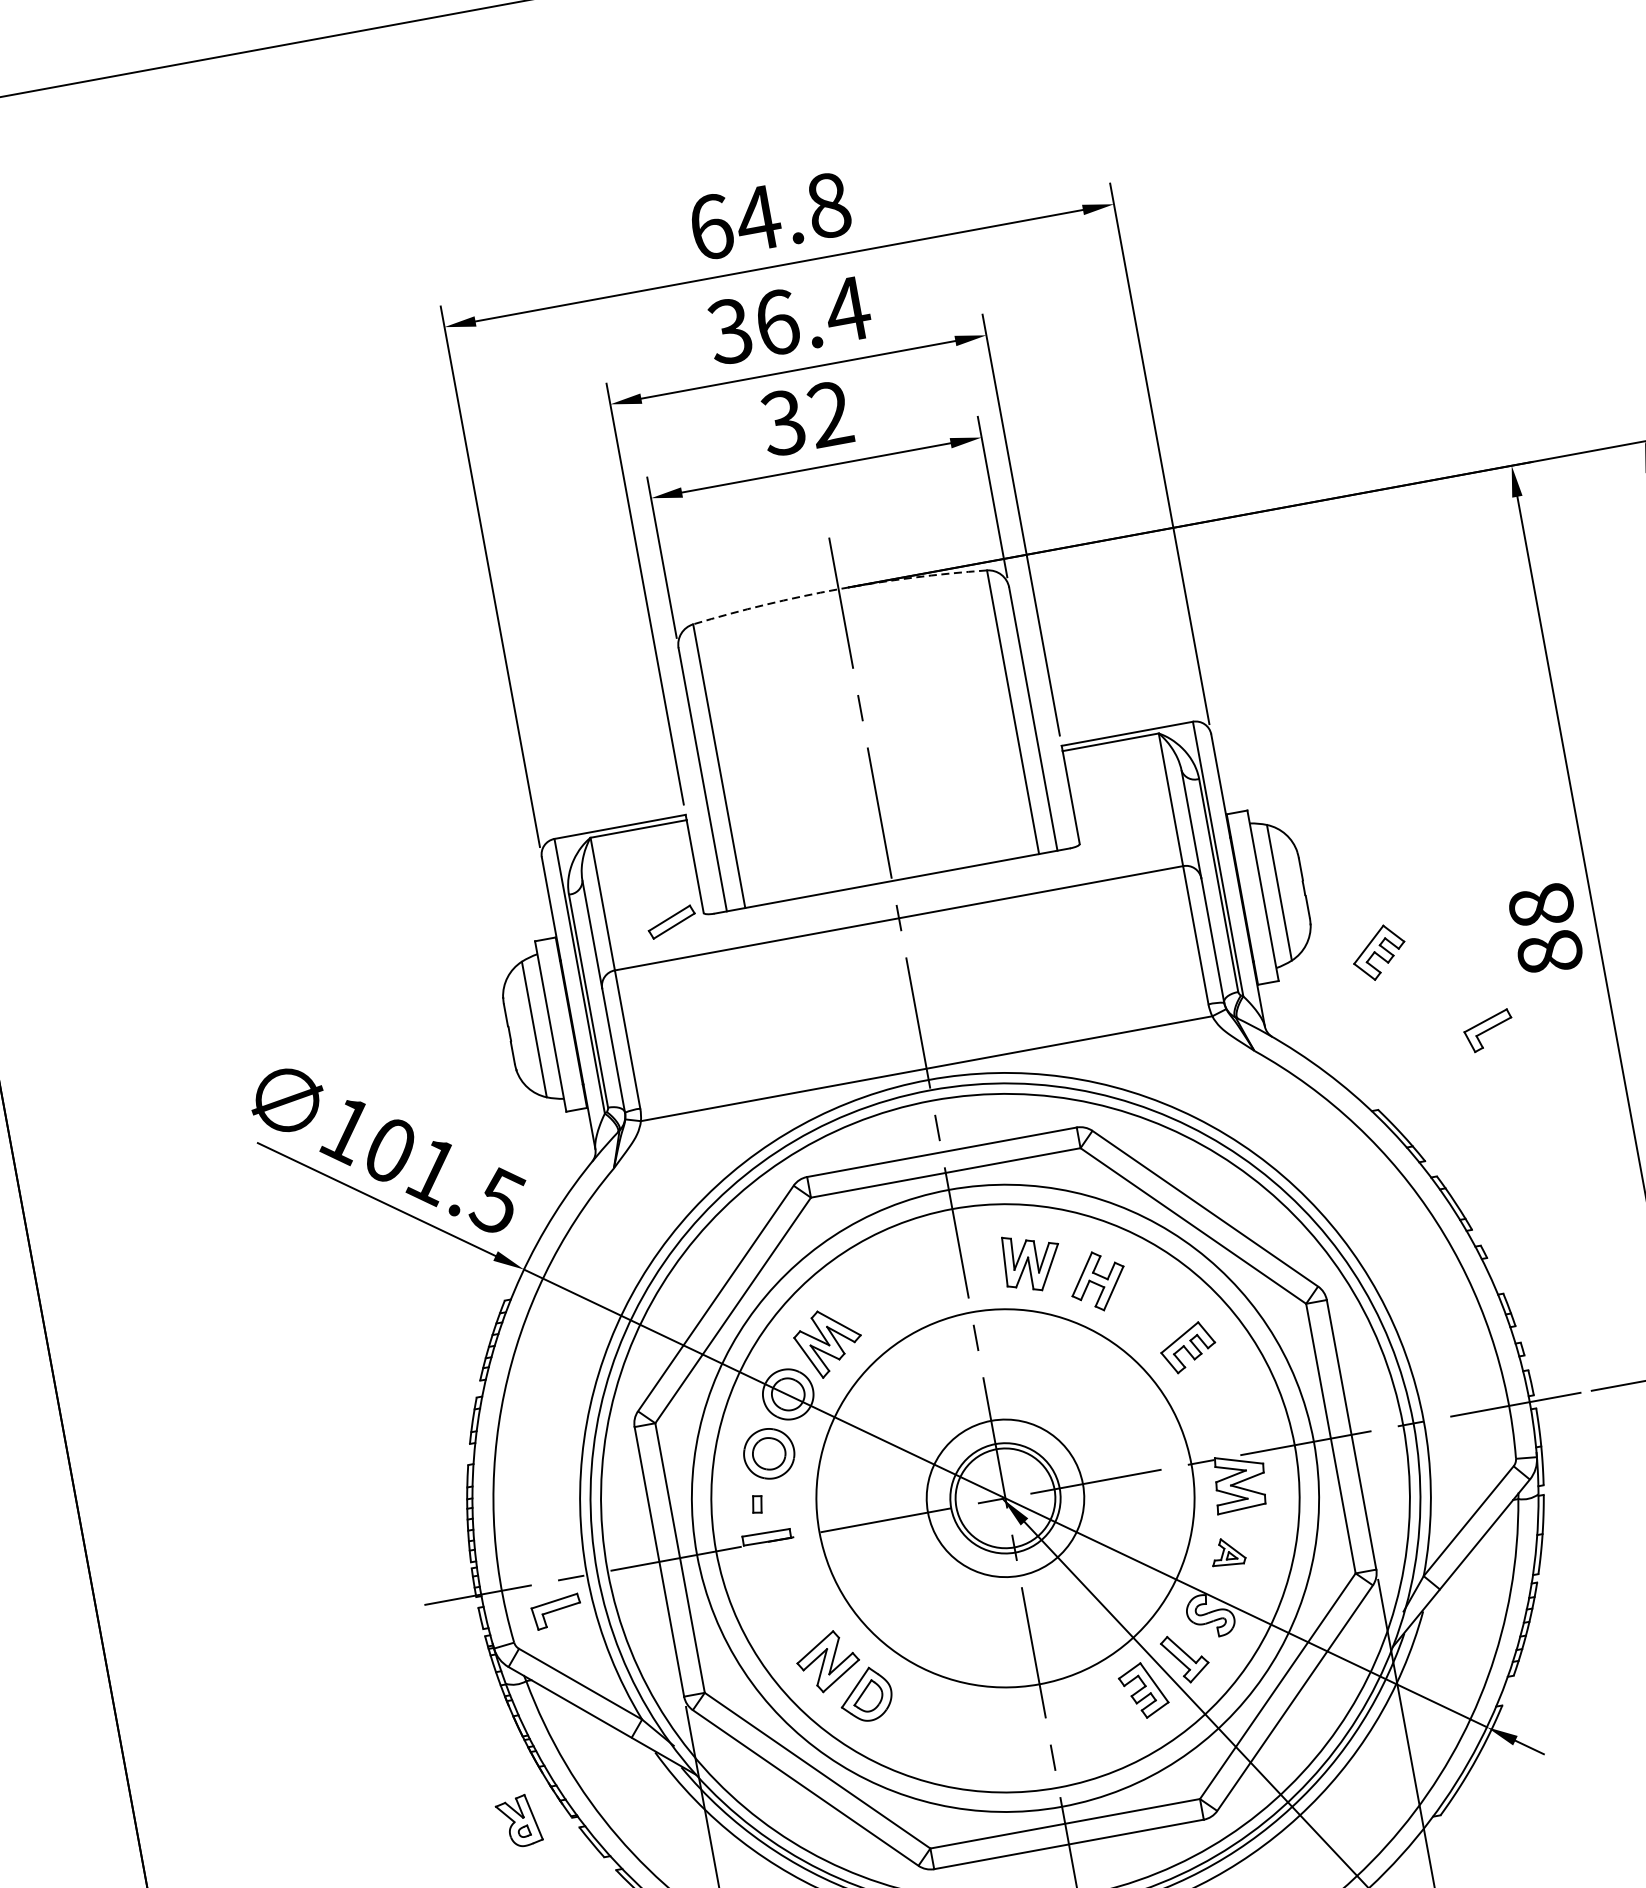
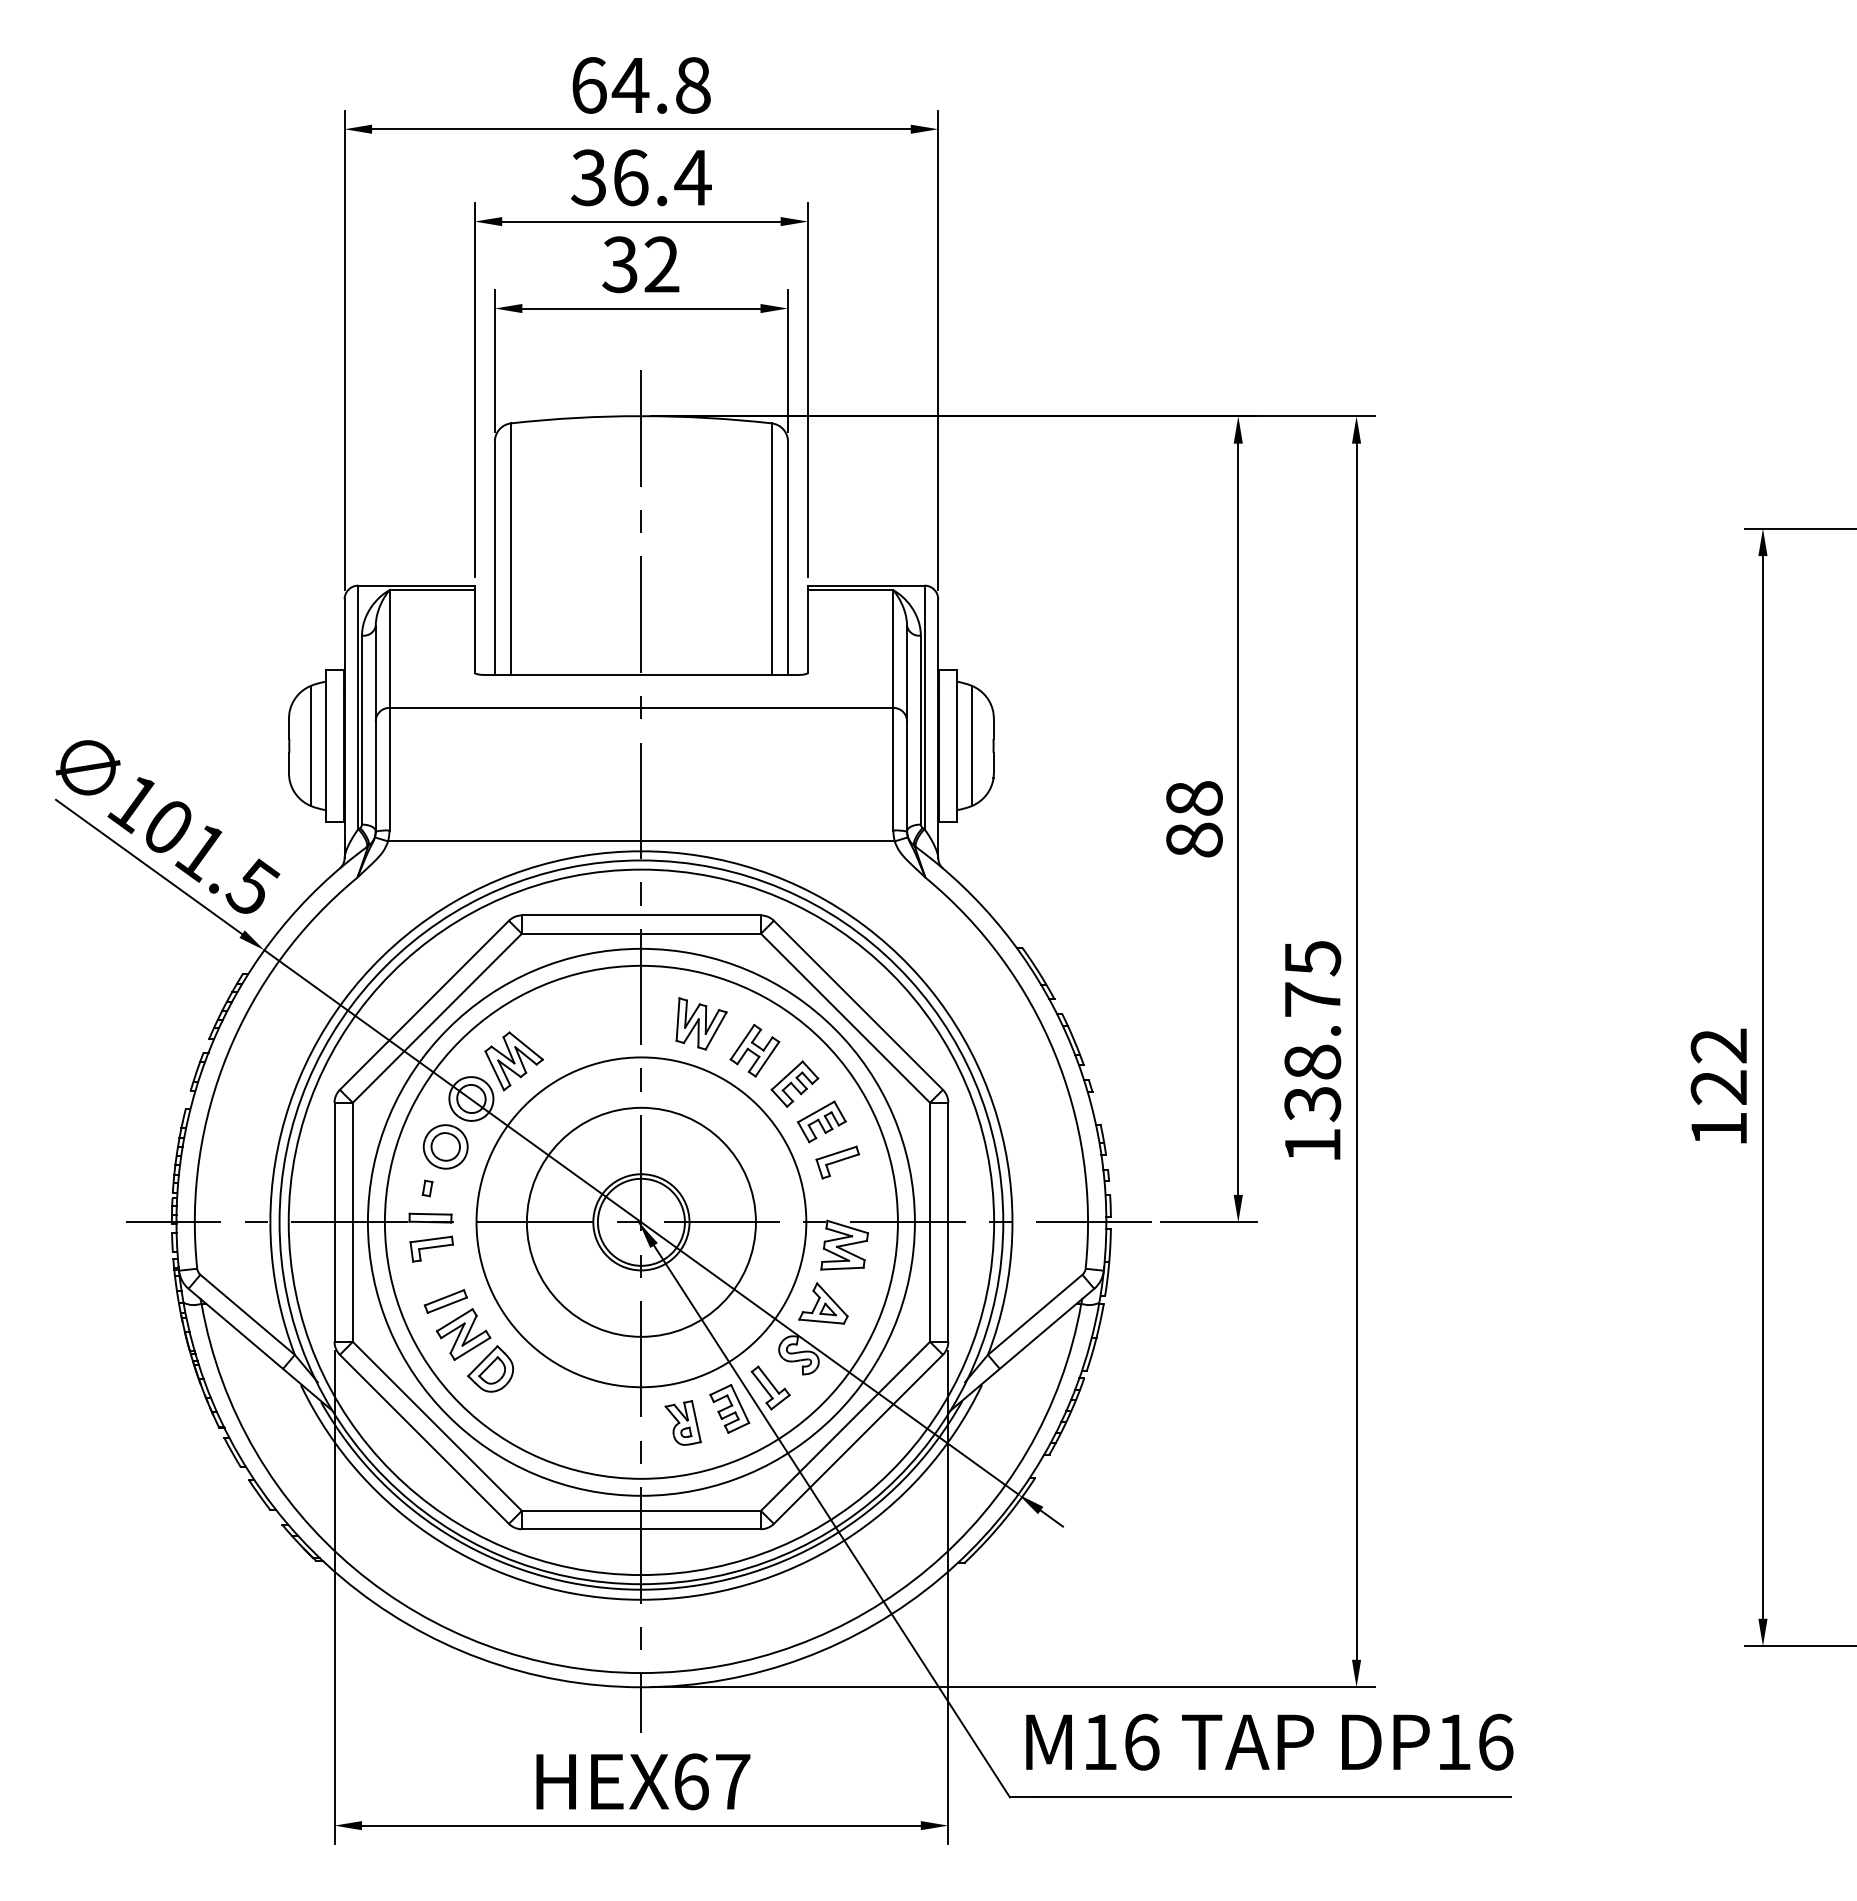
arc: (838, 589) -> (641, 416), dashed -> solid
part: (671, 922) -> (445, 1301), moved
part: (1378, 952) -> (794, 1083), moved
part: (1488, 1031) -> (837, 1162), moved
circle: (1004, 1497) -> (640, 1221), size x1.67
part: (1227, 1552) -> (823, 1303), size x1.67
part: (556, 1611) -> (431, 1248), moved
part: (518, 1821) -> (682, 1422), moved

